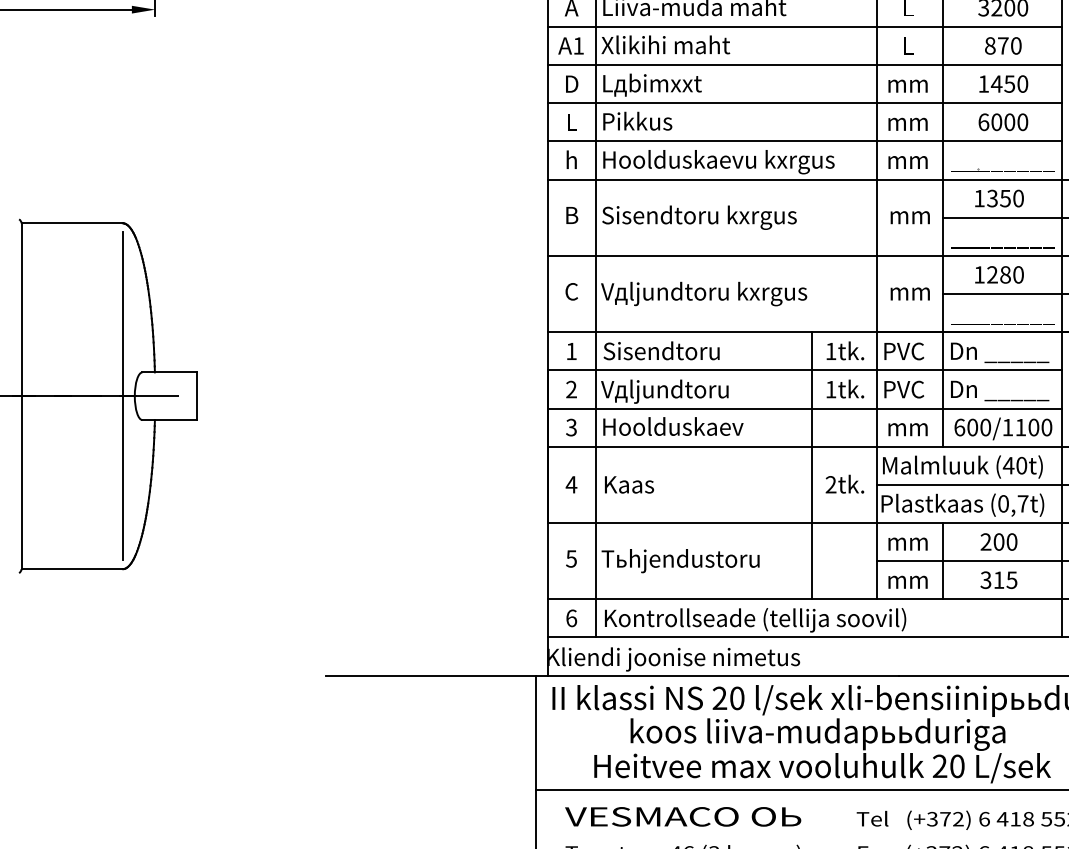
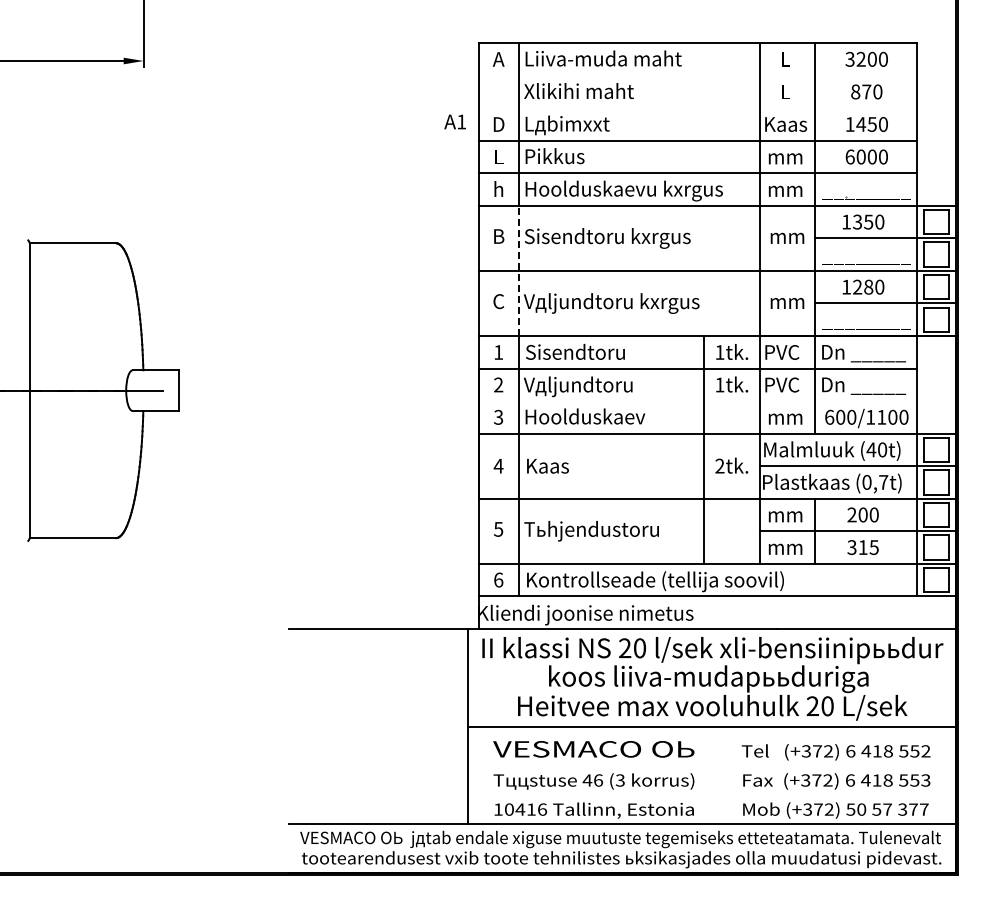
line: (804, 26) -> (697, 75), removed
text: (570, 45) -> (454, 121), moved
line: (804, 65) -> (697, 108), removed
text: (909, 84) -> (786, 124), mm -> Kaas
line: (596, 255) -> (519, 270), solid -> dashed
line: (122, 396) -> (115, 390), removed
line: (804, 408) -> (697, 401), removed

